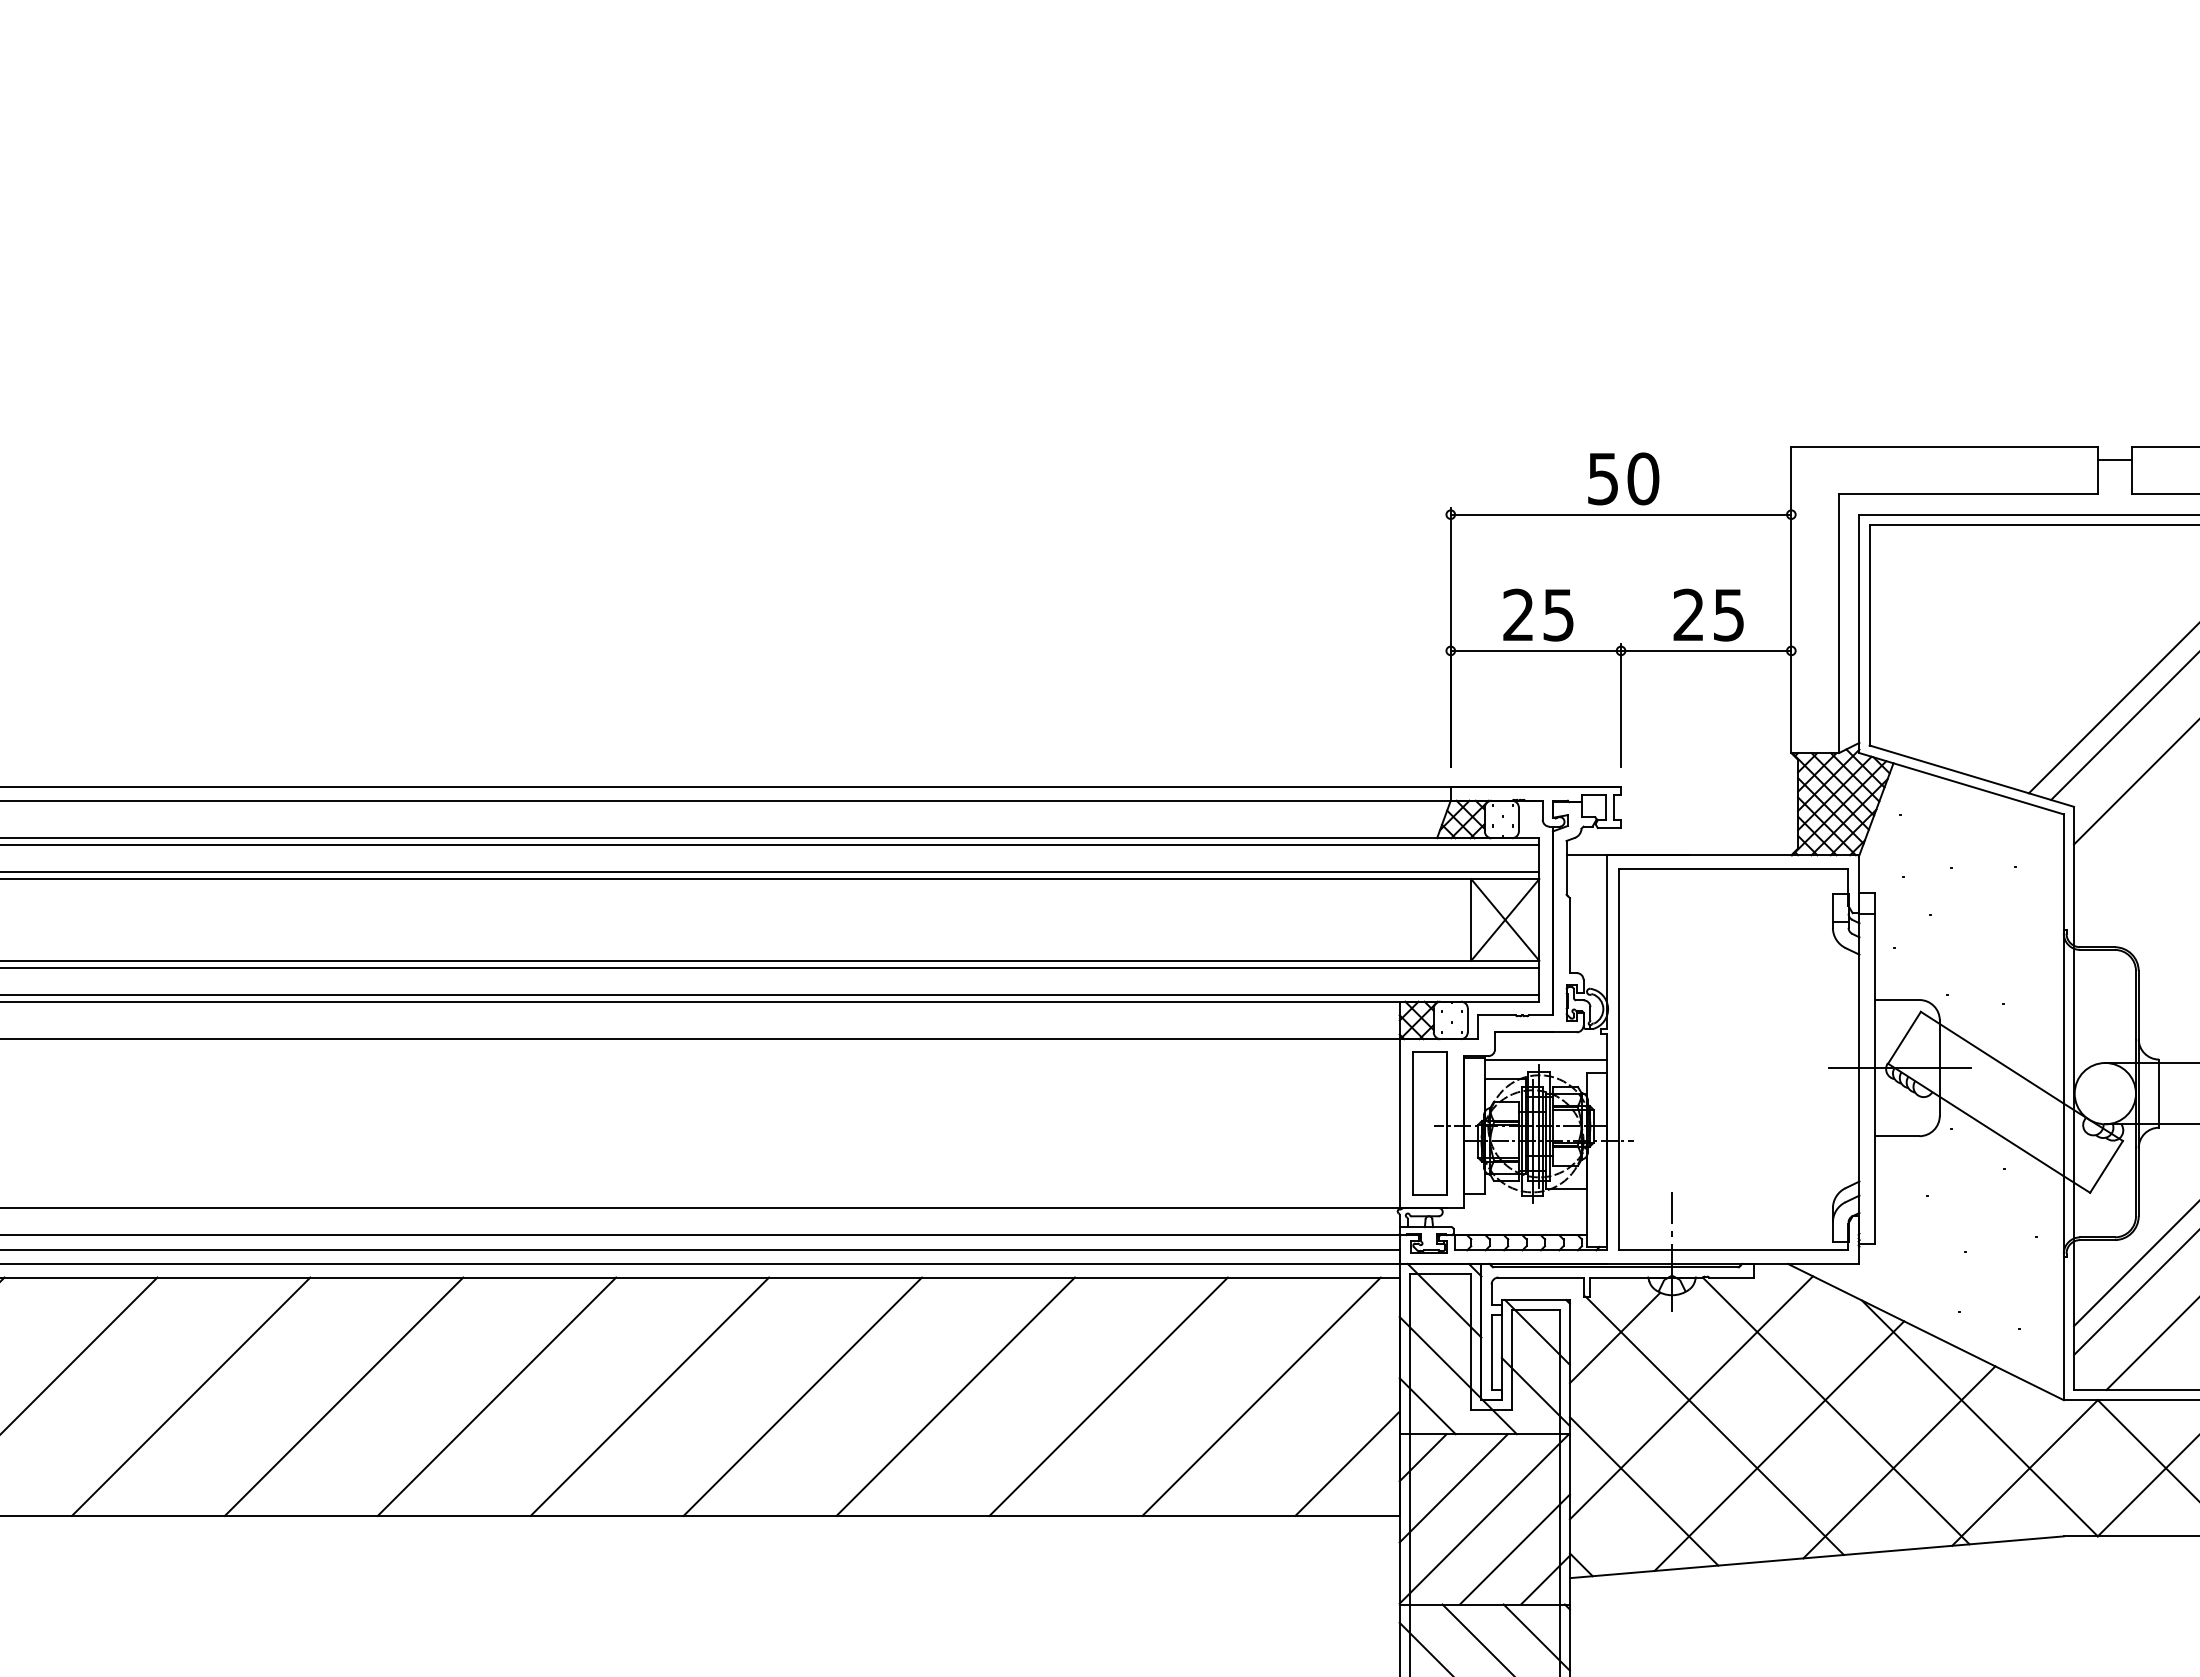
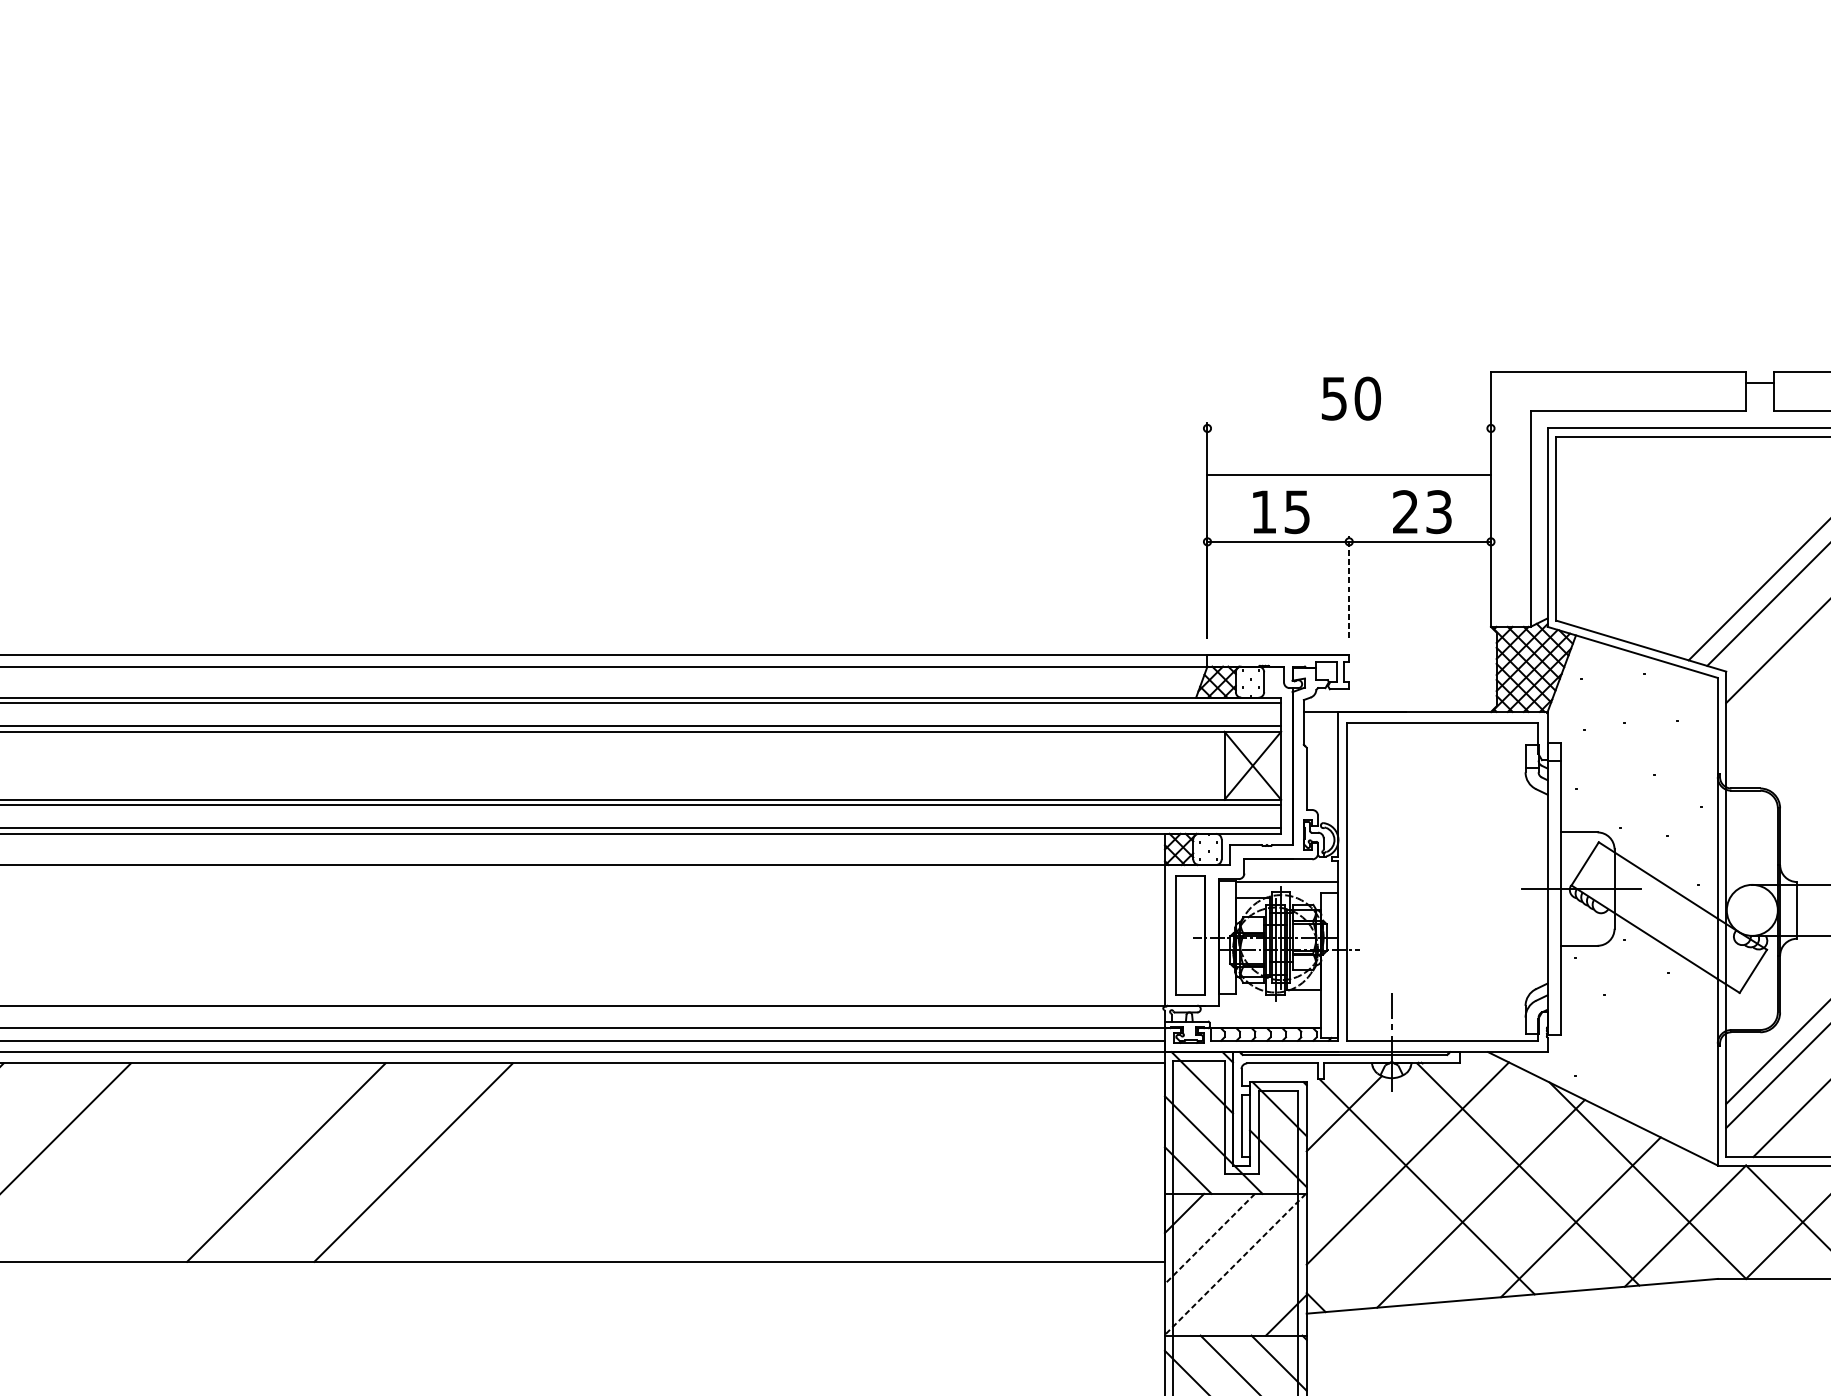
line: (1620, 514) -> (1348, 474), moved
text: (1517, 614) -> (1263, 511), 25 -> 15
text: (1729, 614) -> (1439, 511), 25 -> 23
line: (1621, 704) -> (1349, 586), solid -> dashed
line: (190, 1396) -> (158, 1162), removed
line: (649, 1396) -> (540, 1162), removed
line: (802, 1396) -> (667, 1162), removed
line: (955, 1396) -> (795, 1162), removed
line: (1108, 1396) -> (922, 1162), removed
line: (1261, 1396) -> (1049, 1162), removed
line: (1347, 1463) -> (1121, 1218), removed
line: (1453, 1488) -> (1209, 1239), solid -> dashed
line: (1643, 1491) -> (1367, 1241), removed
line: (1484, 1518) -> (1235, 1264), solid -> dashed
line: (1514, 1549) -> (1260, 1289), removed

